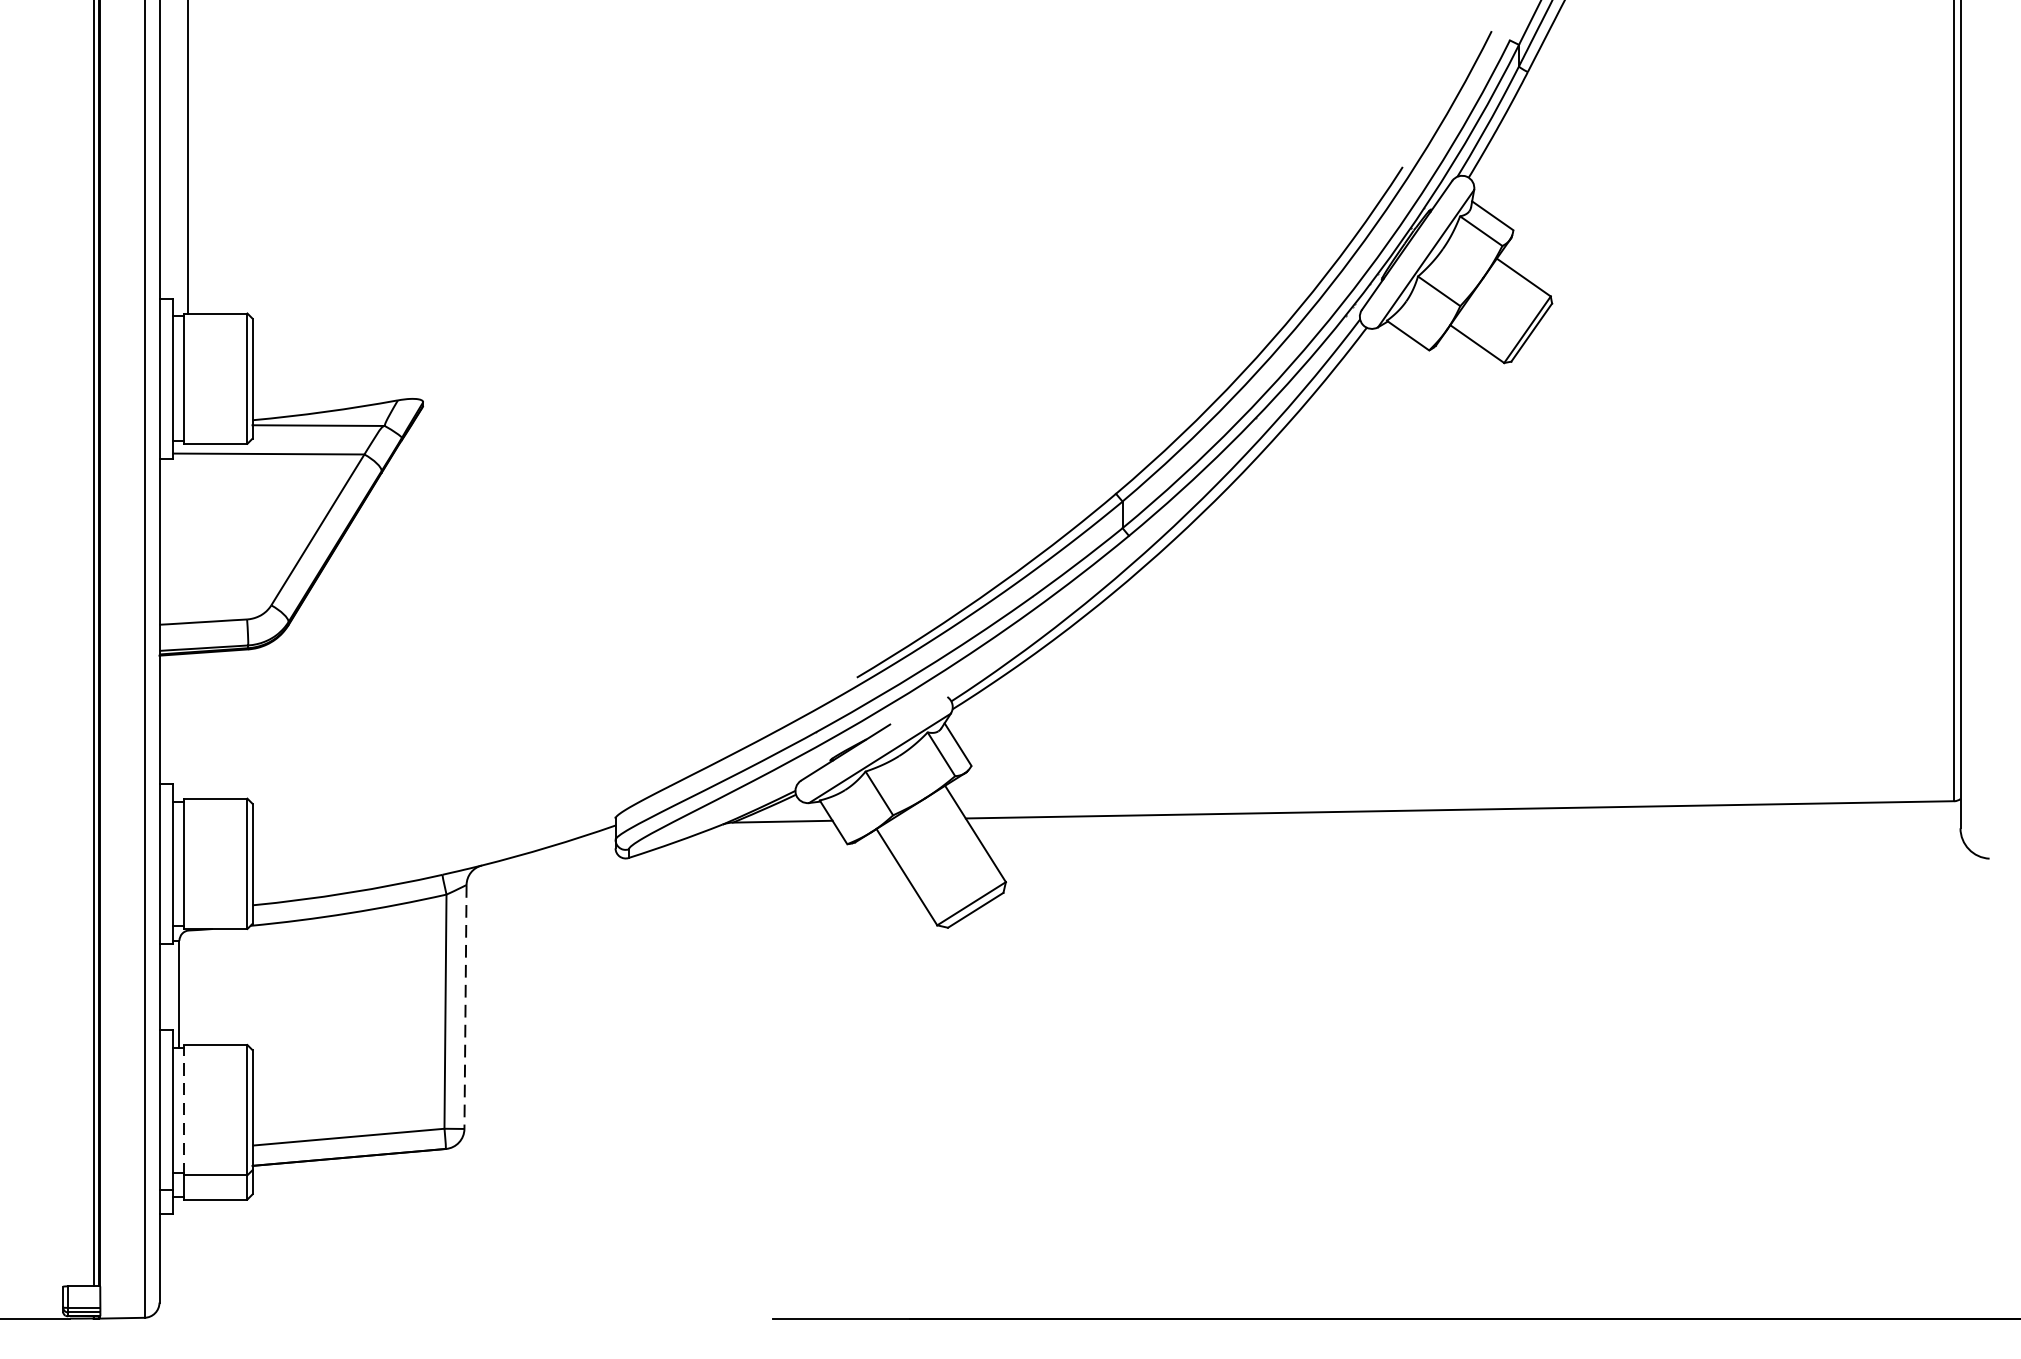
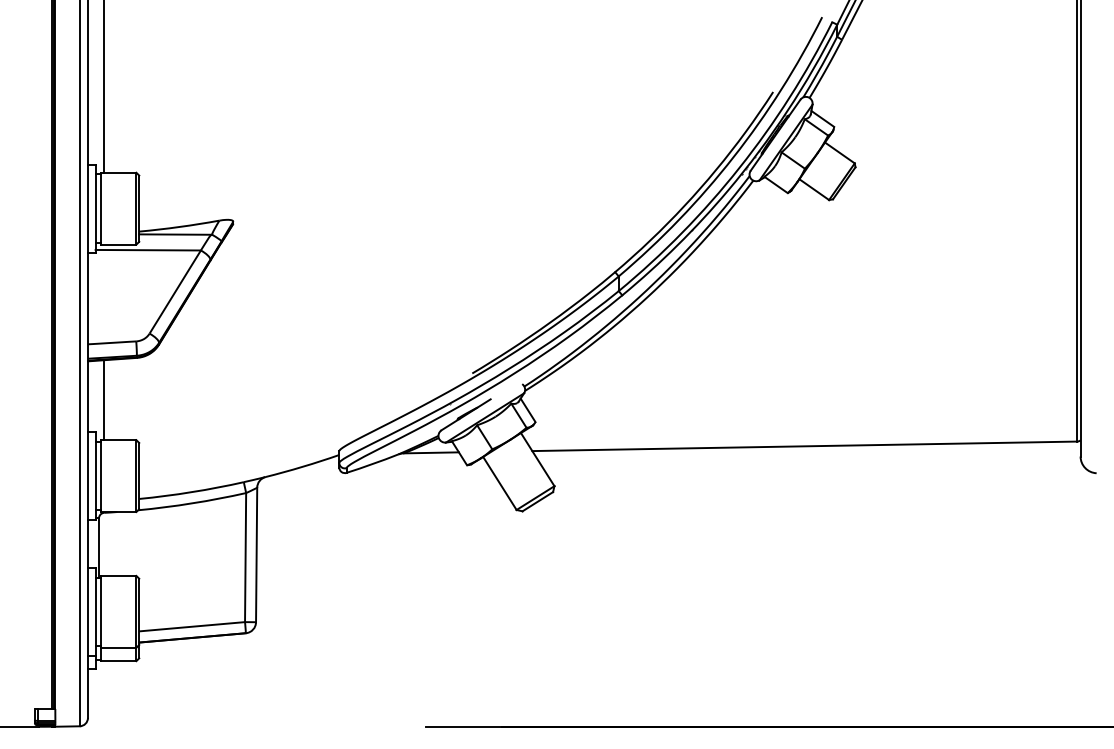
line: (187, 726) -> (103, 400), added
line: (465, 1007) -> (256, 555), dashed -> solid
line: (184, 1109) -> (101, 611), dashed -> solid

